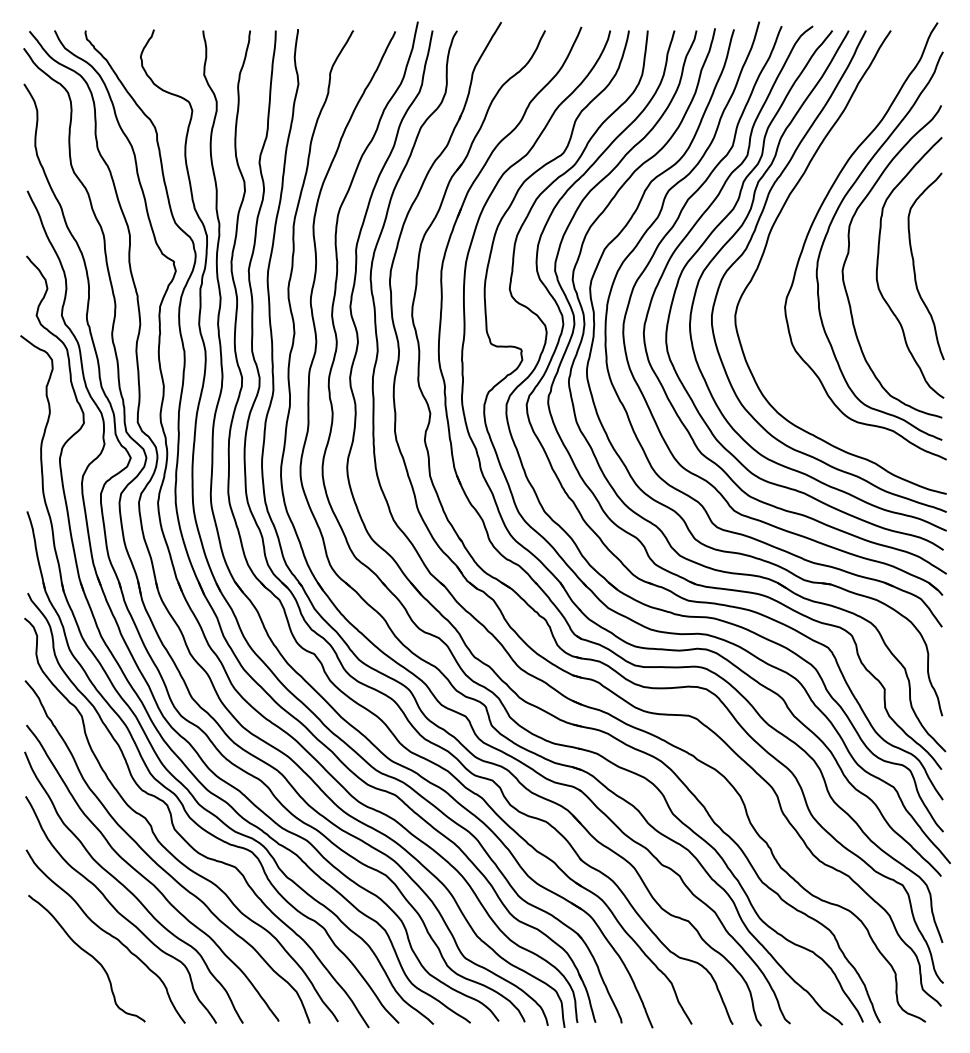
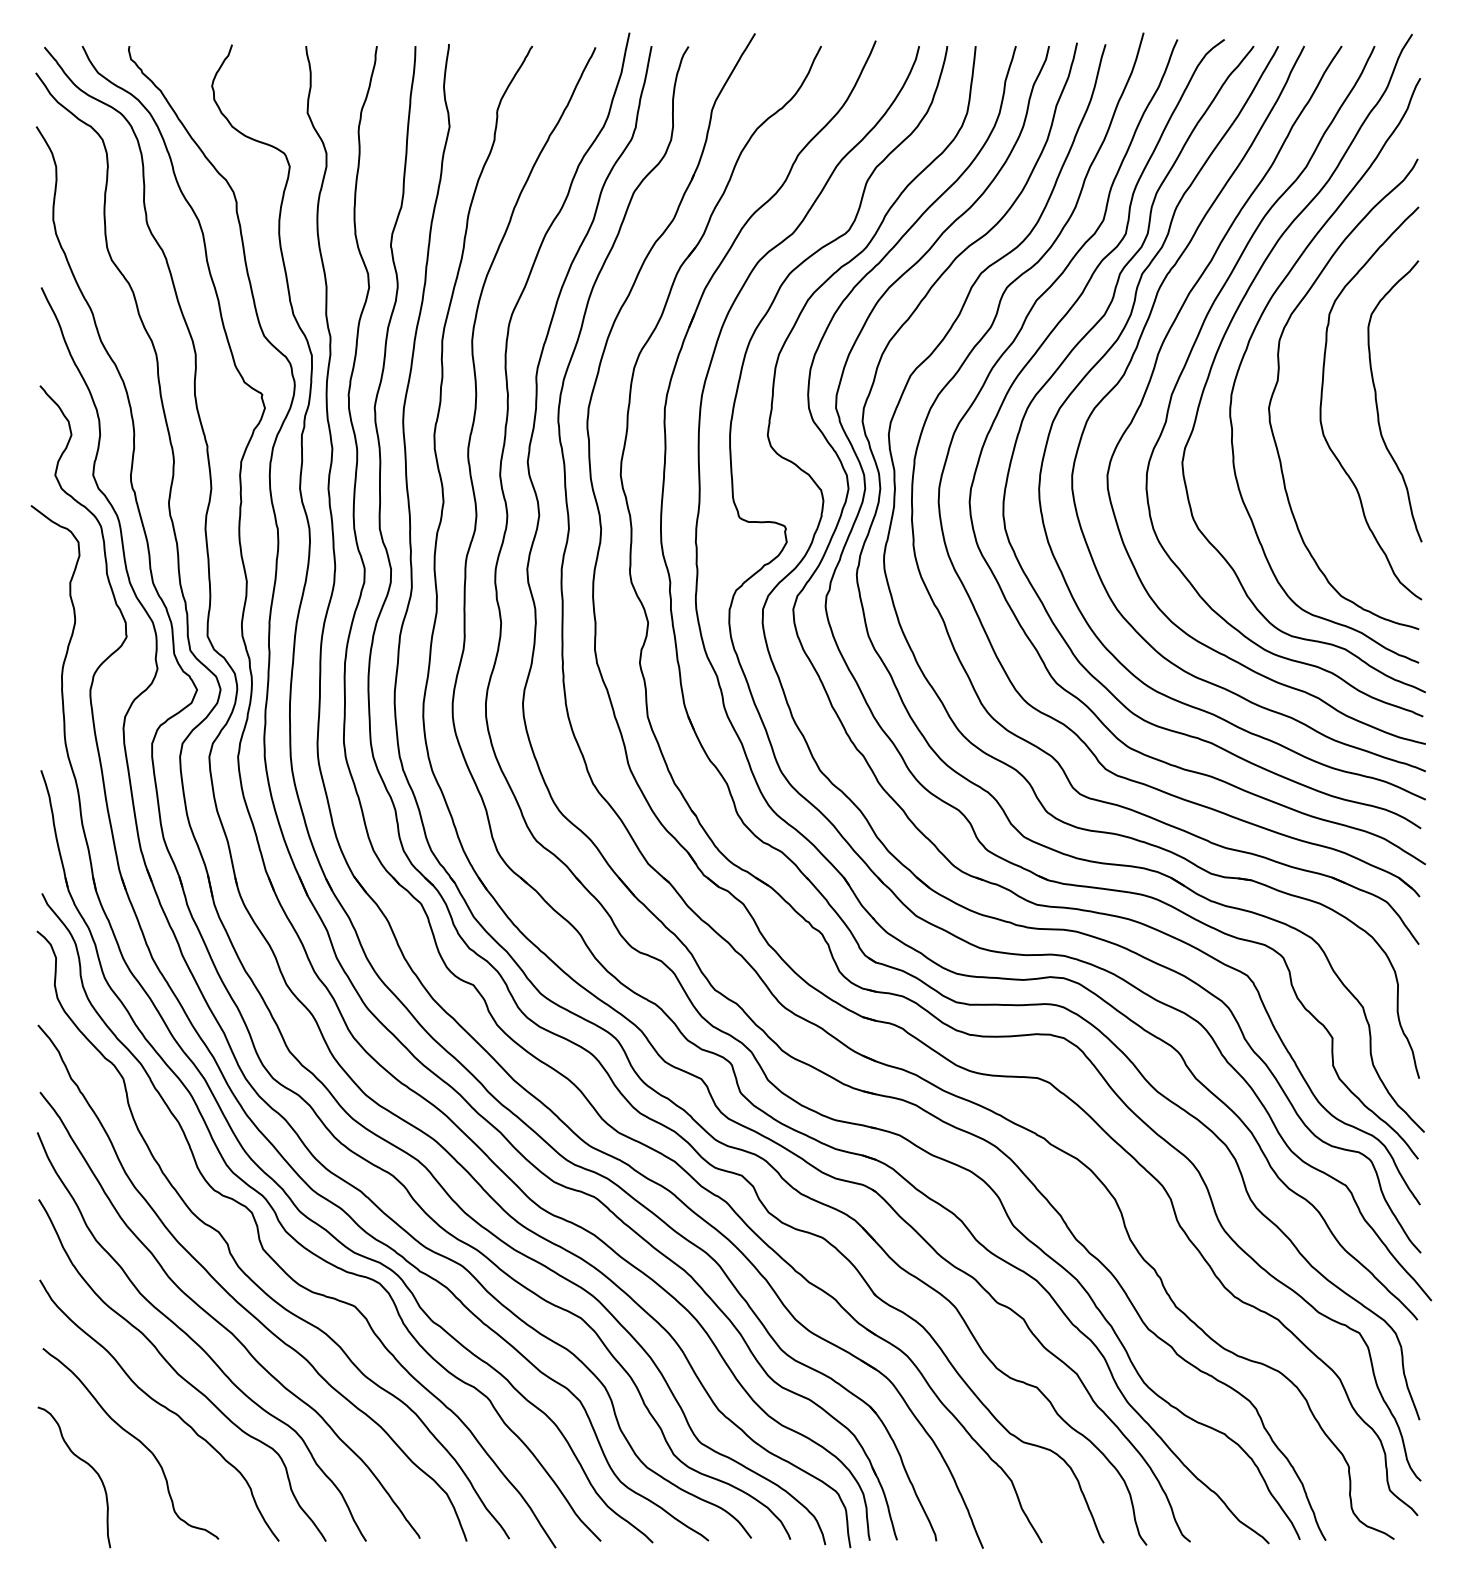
curve: (795, 225) -> (1198, 339), added
curve: (55, 971) -> (83, 1463), added

